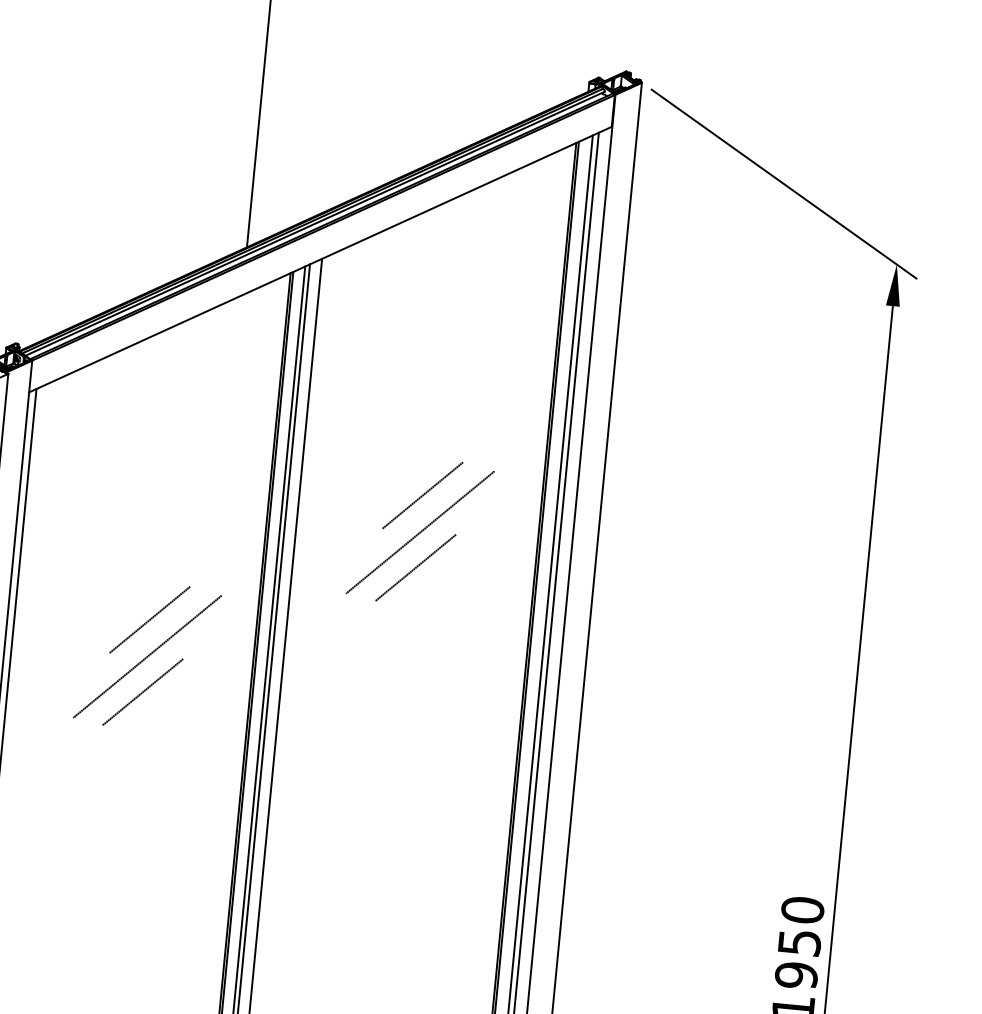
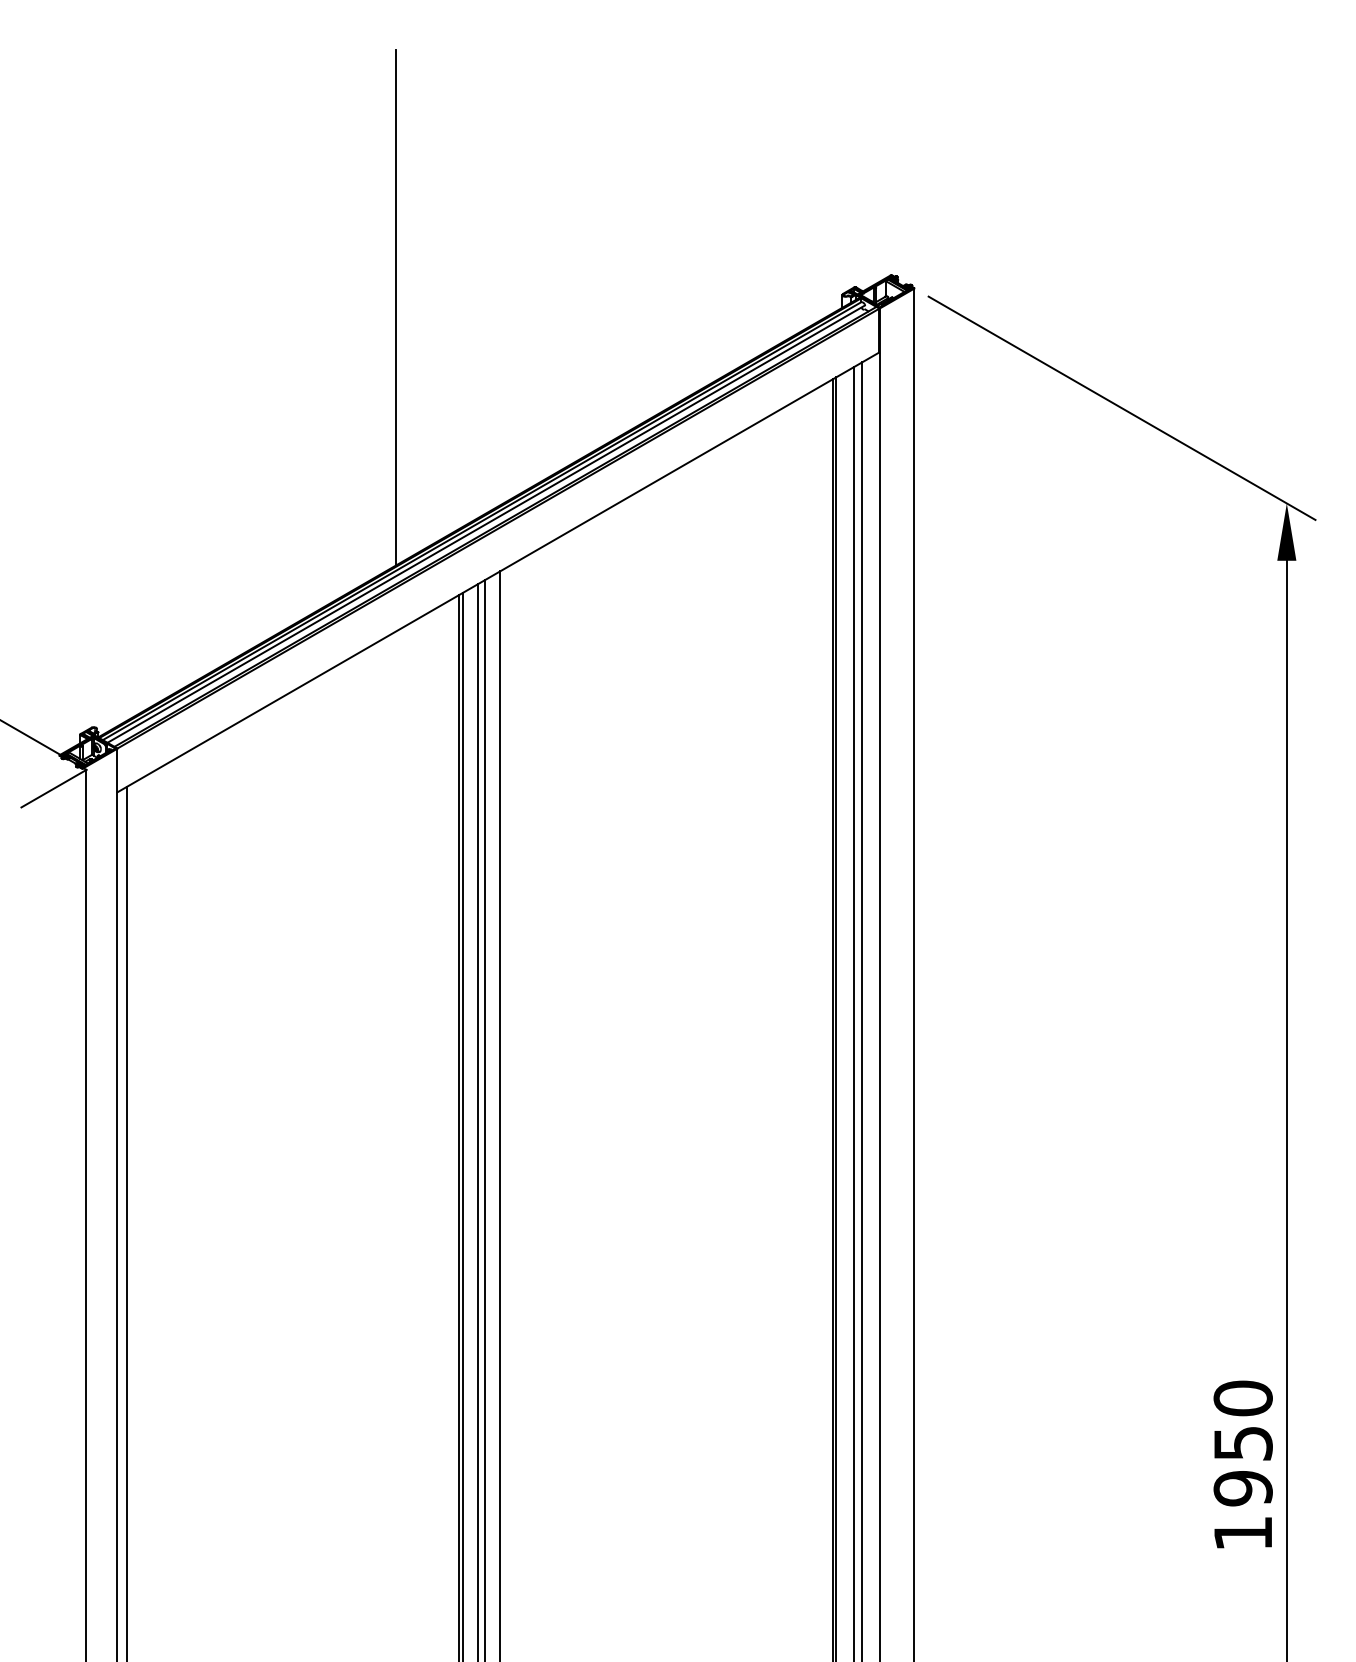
line: (422, 495) -> (668, 881), removed
line: (420, 532) -> (670, 932), removed
line: (415, 567) -> (668, 981), removed
line: (149, 619) -> (312, 1087), removed
line: (147, 656) -> (313, 1137), removed
line: (142, 692) -> (312, 1187), removed

